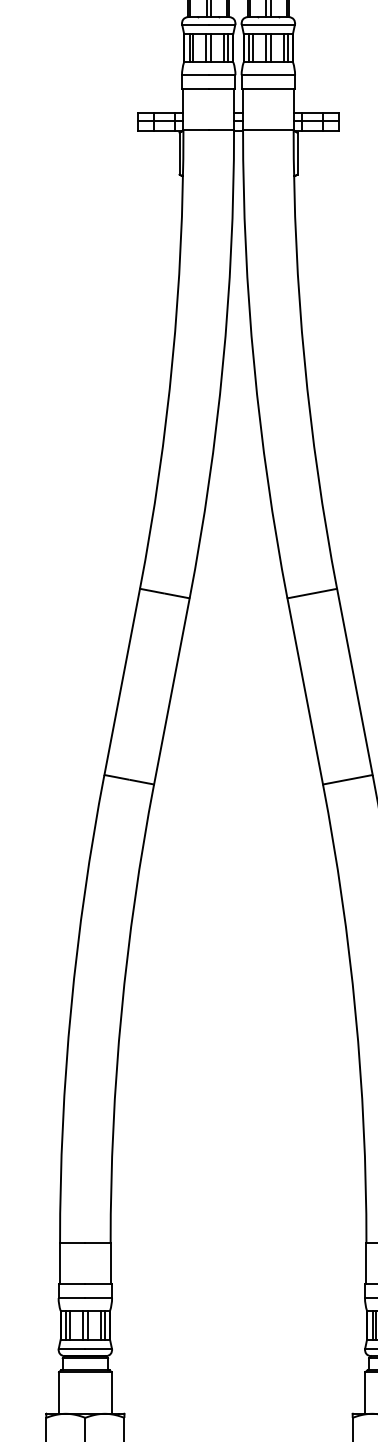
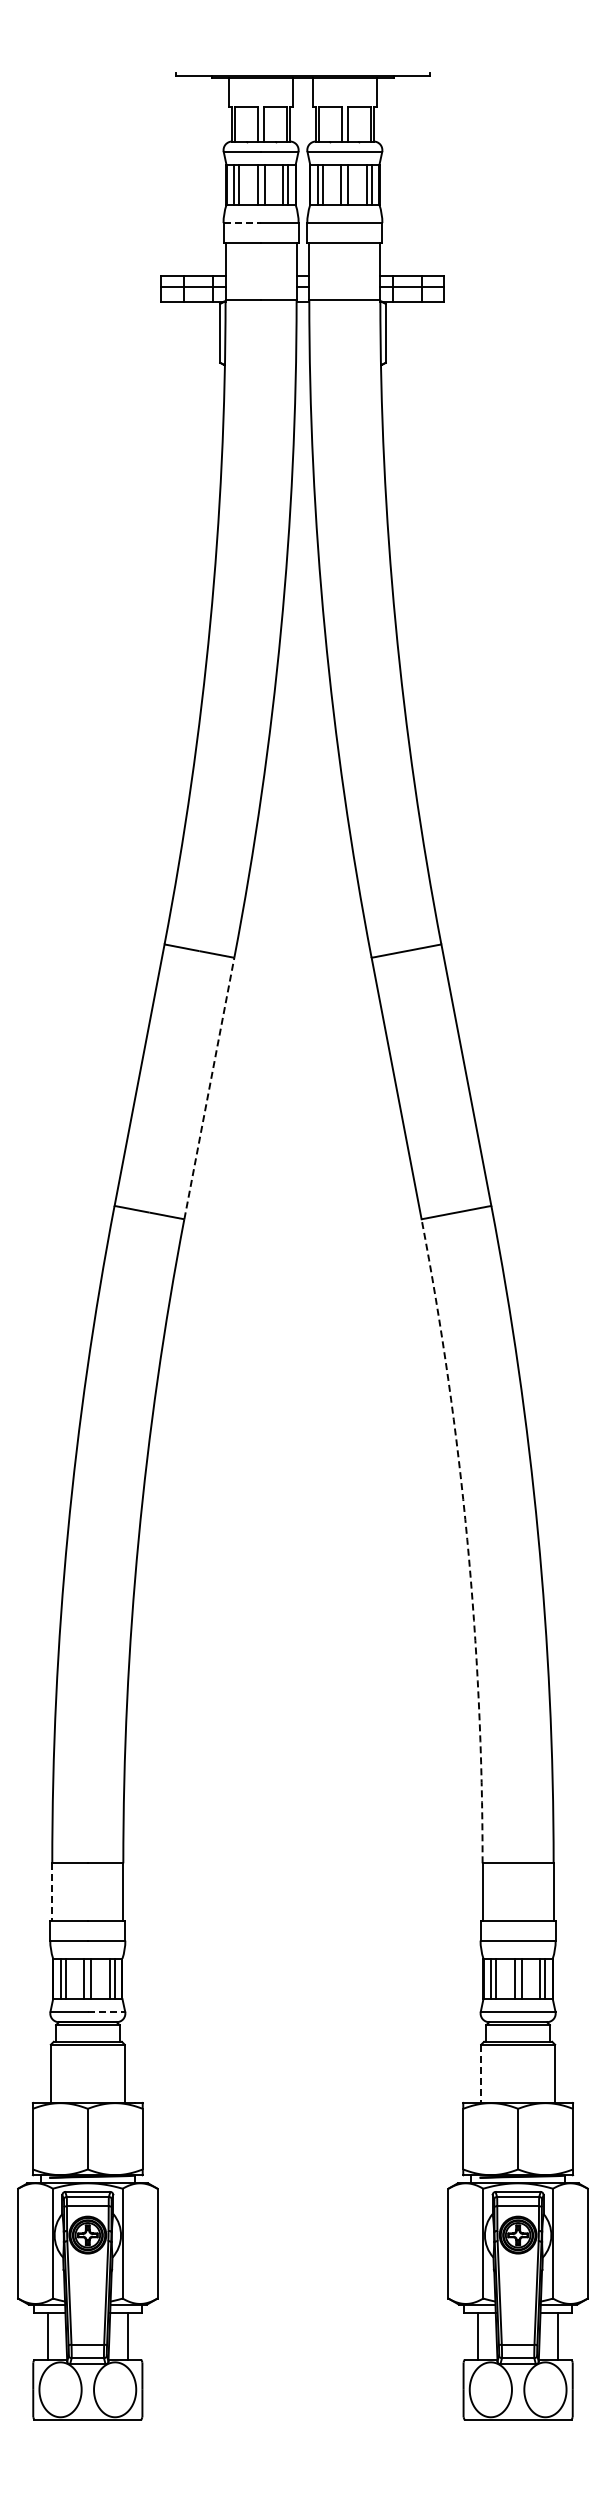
line: (195, 75) -> (242, 223), solid -> dashed
line: (171, 691) -> (209, 1088), solid -> dashed
arc: (355, 1012) -> (467, 1539), solid -> dashed
line: (60, 1263) -> (52, 1892), solid -> dashed
line: (98, 1348) -> (106, 2011), solid -> dashed
line: (365, 1393) -> (481, 2074), solid -> dashed

